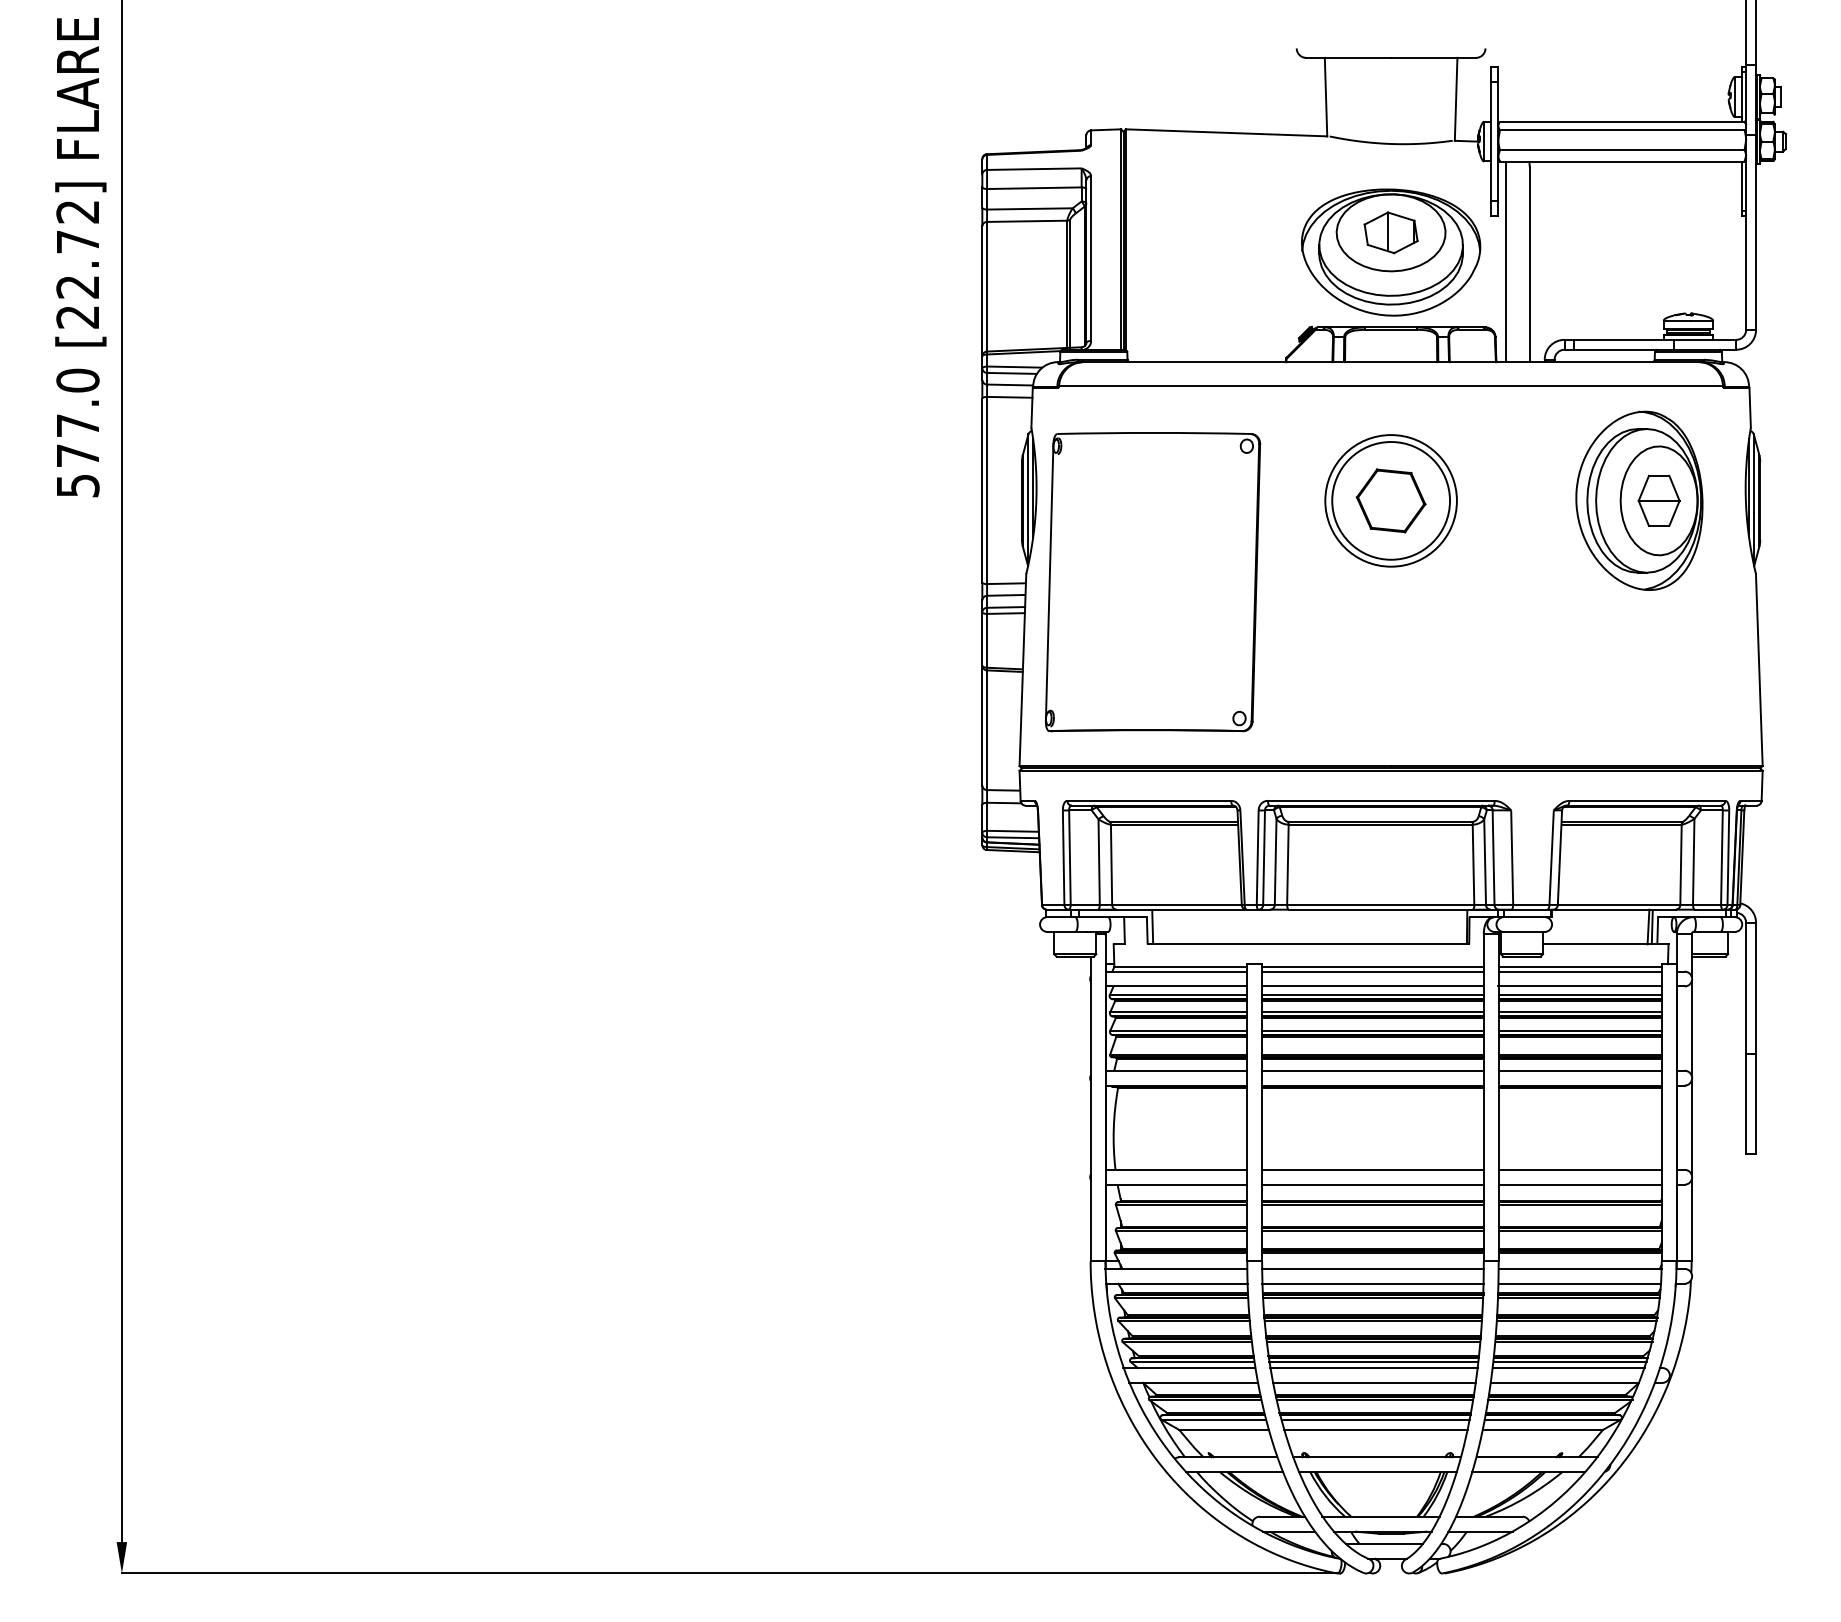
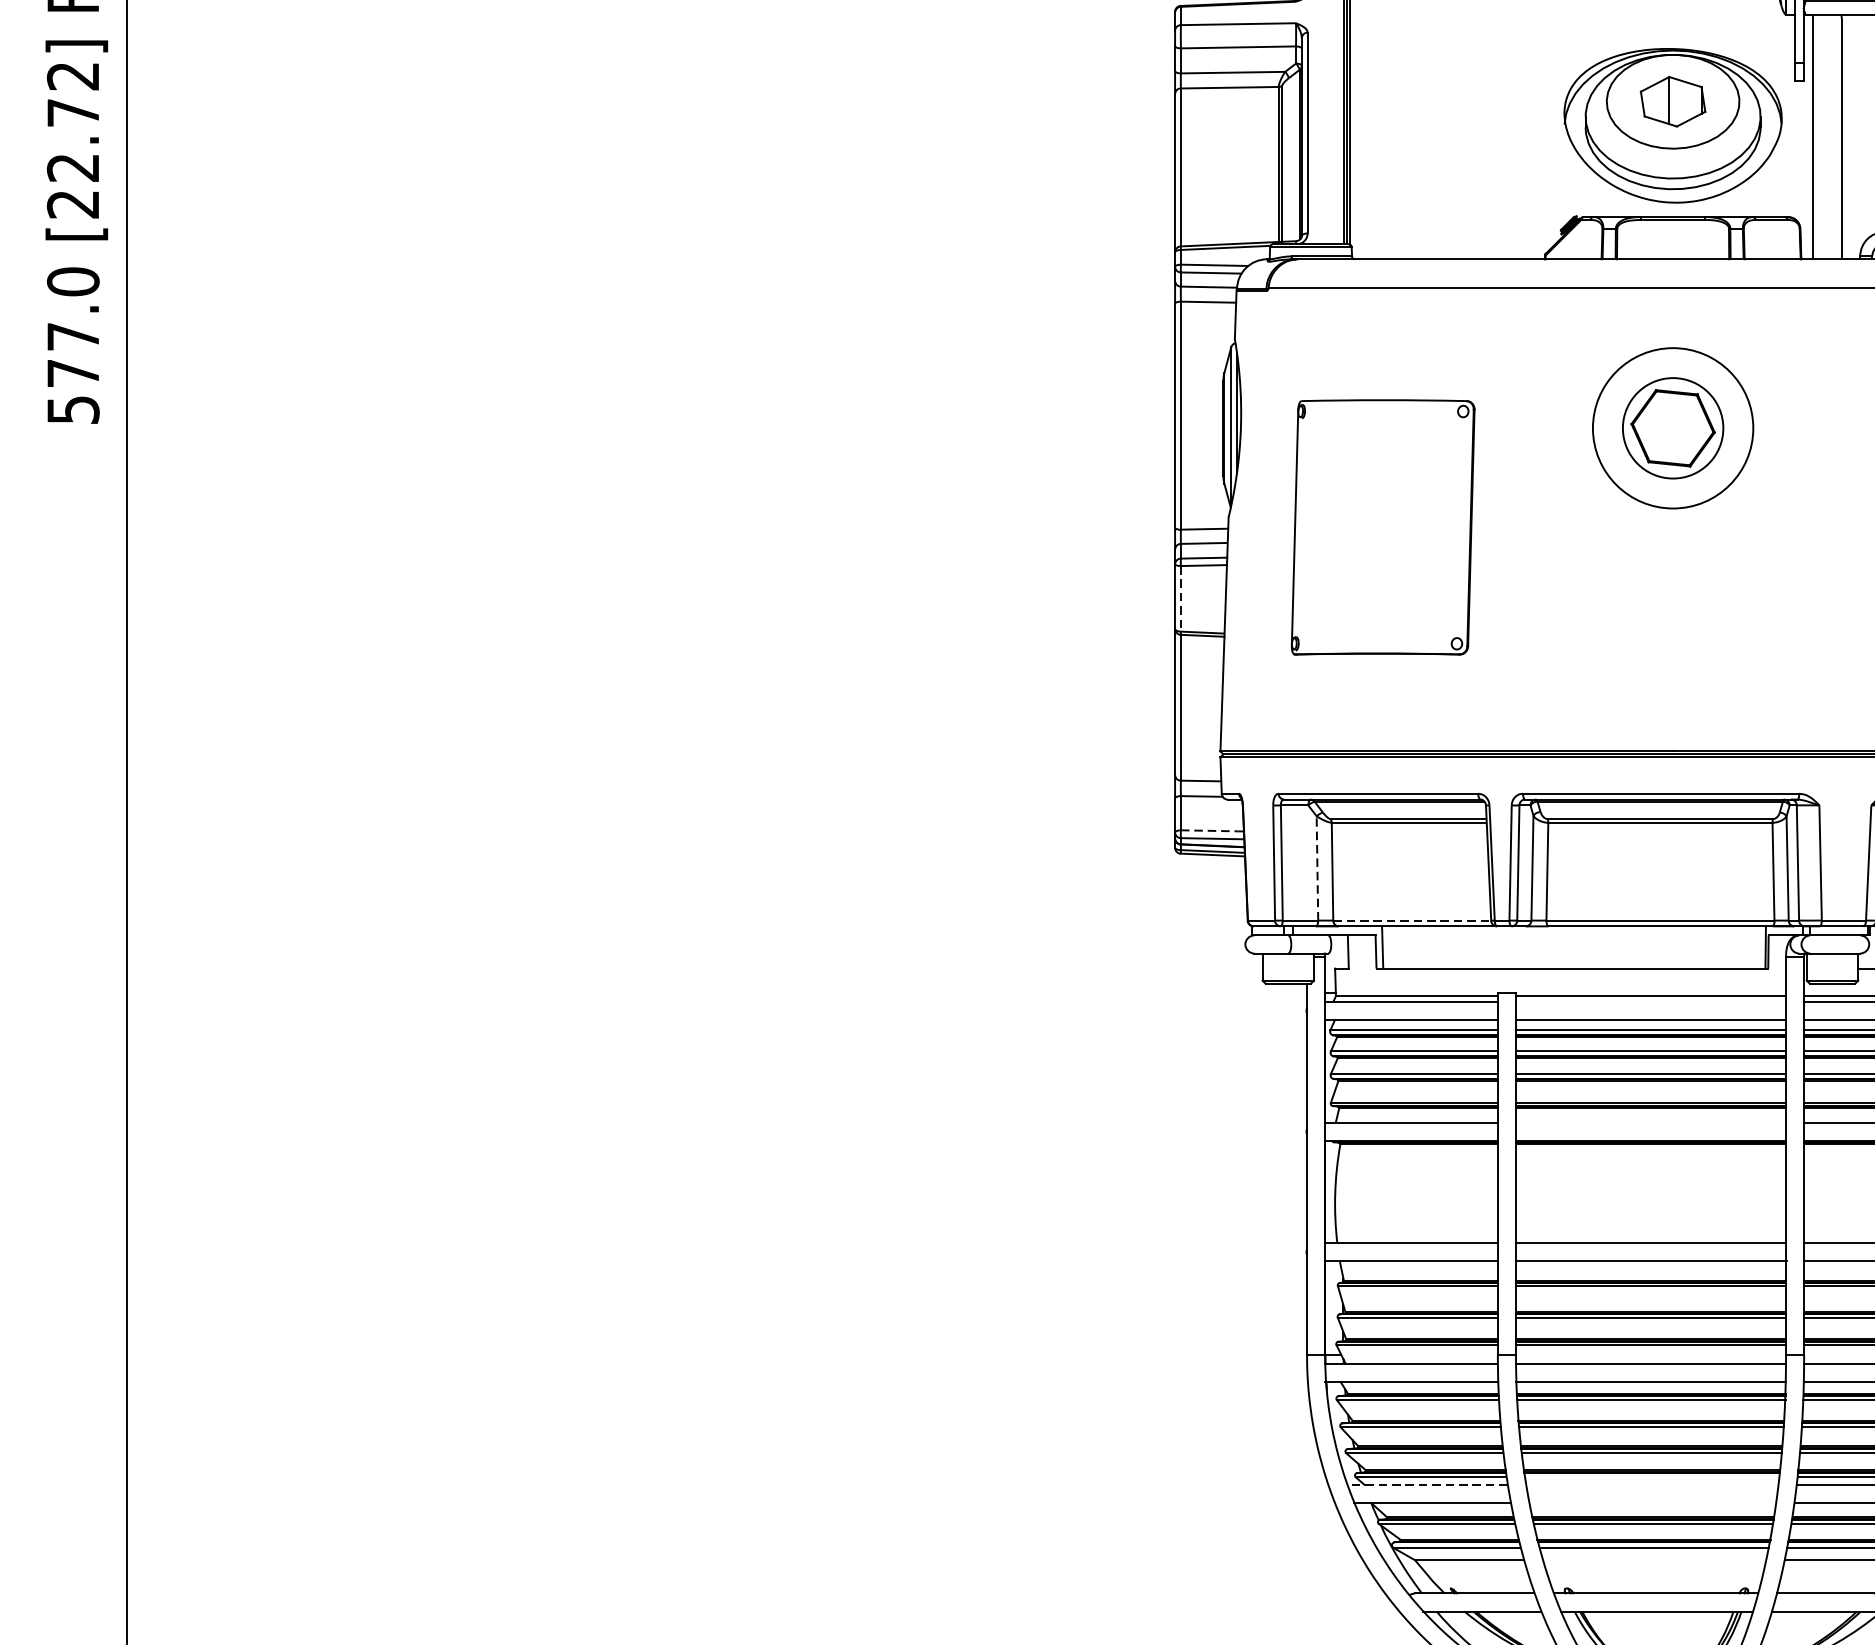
circle: (1391, 500) -> (1673, 427), size x0.7
part: (1153, 582) -> (1383, 527), size x0.7
line: (987, 640) -> (1181, 598), solid -> dashed
line: (1013, 831) -> (1213, 831), solid -> dashed
line: (1099, 862) -> (1317, 868), solid -> dashed
line: (1176, 904) -> (1411, 920), solid -> dashed
line: (1372, 971) -> (1650, 1001), removed
line: (1372, 1070) -> (1650, 1122), removed
line: (1373, 1361) -> (1651, 1476), removed
line: (1188, 1368) -> (1426, 1485), solid -> dashed
line: (1373, 1368) -> (1651, 1485), removed
line: (1374, 1382) -> (1652, 1502), removed
line: (1375, 1429) -> (1654, 1559), removed

